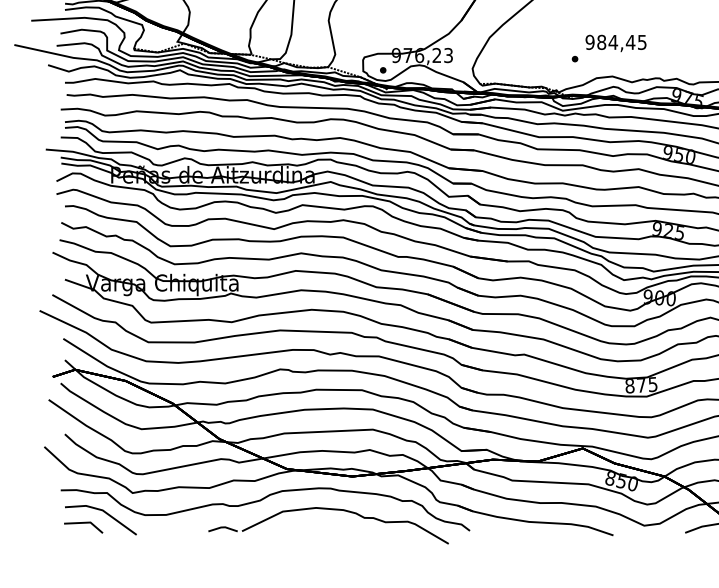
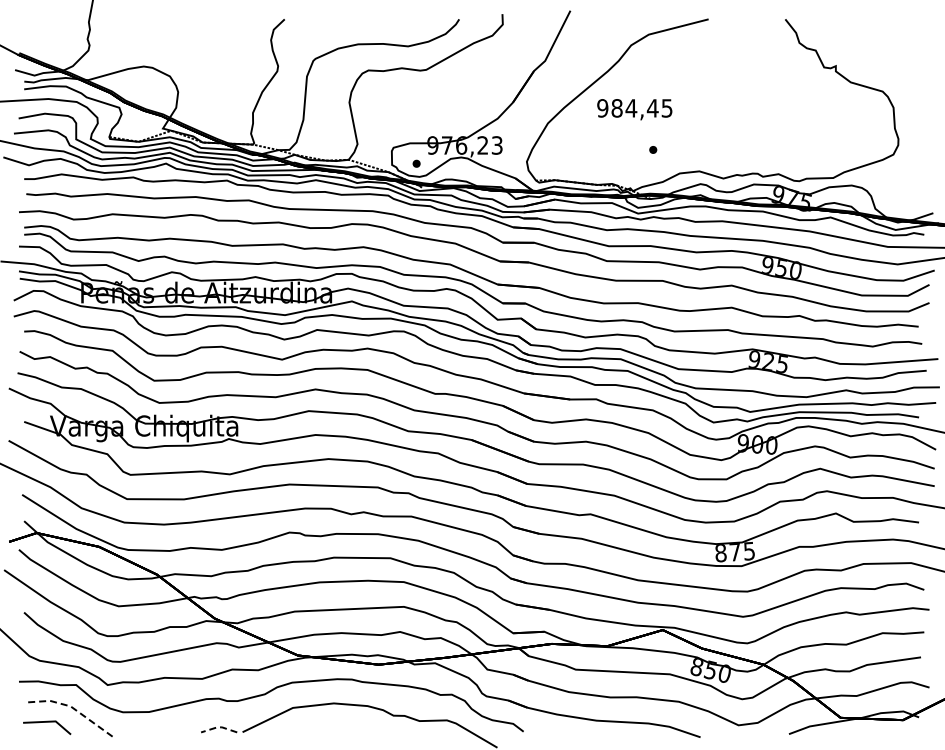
text: (615, 43) -> (634, 109), moved
line: (102, 510) -> (70, 706), solid -> dashed
line: (223, 527) -> (219, 727), solid -> dashed

